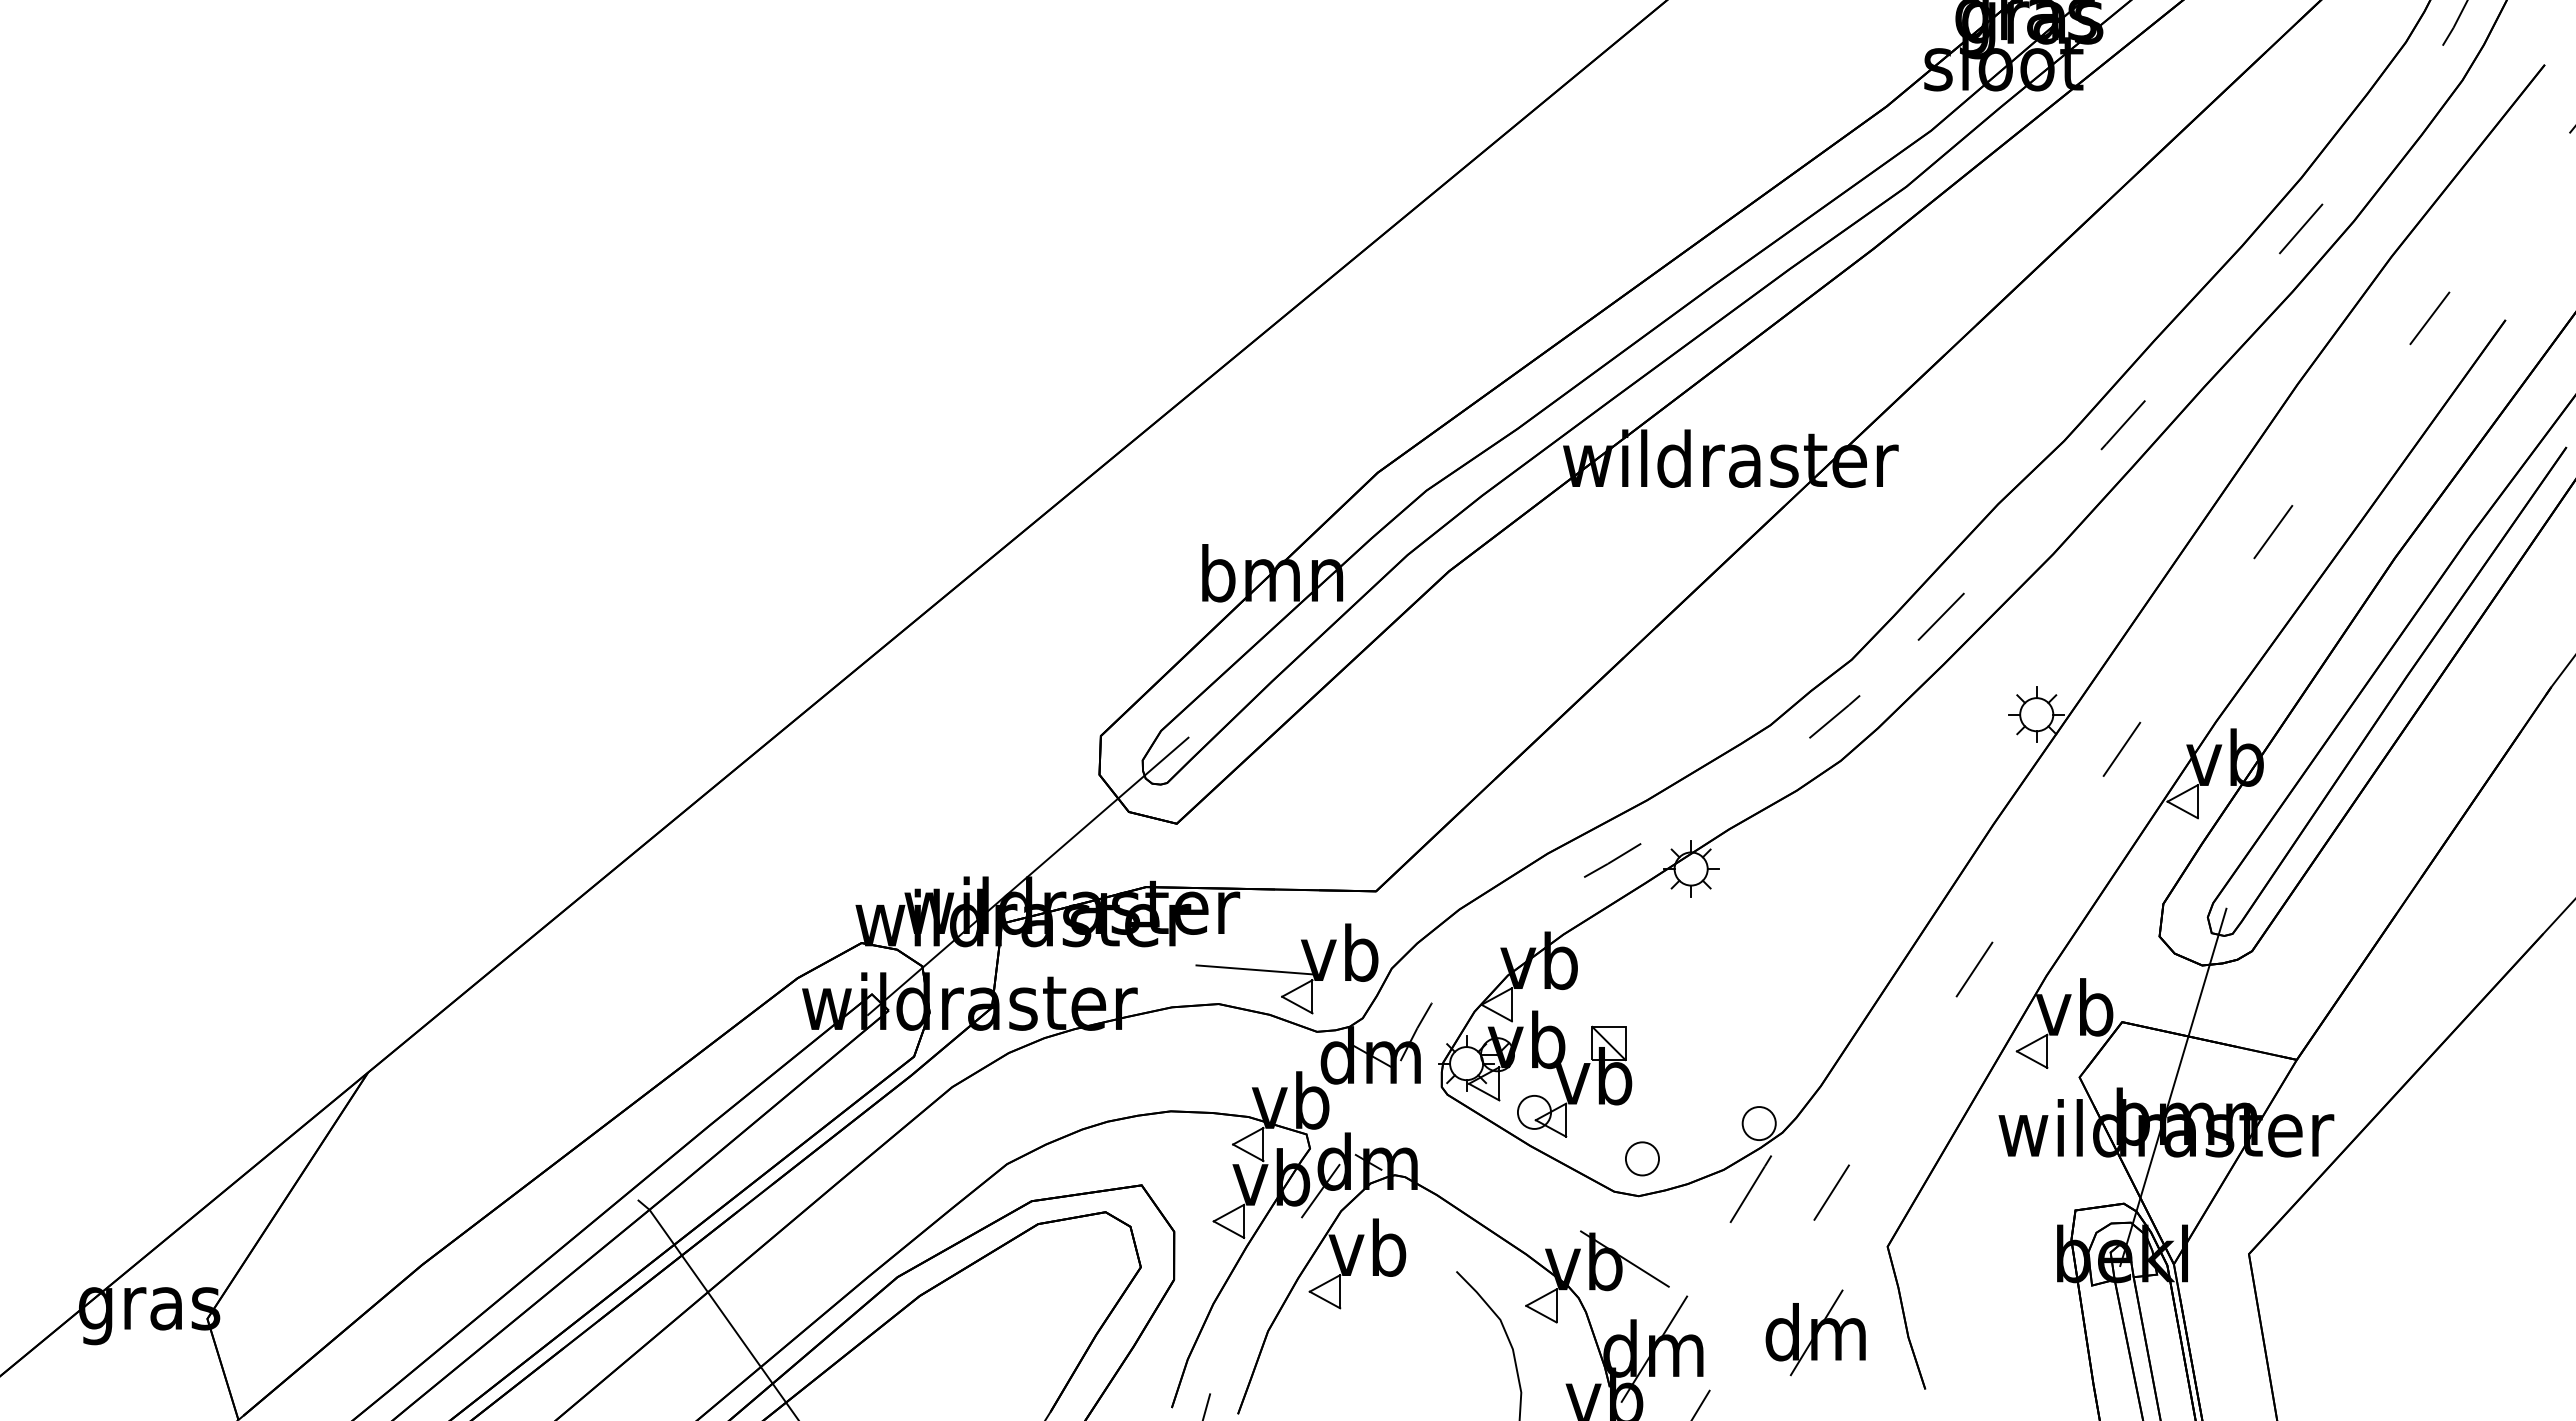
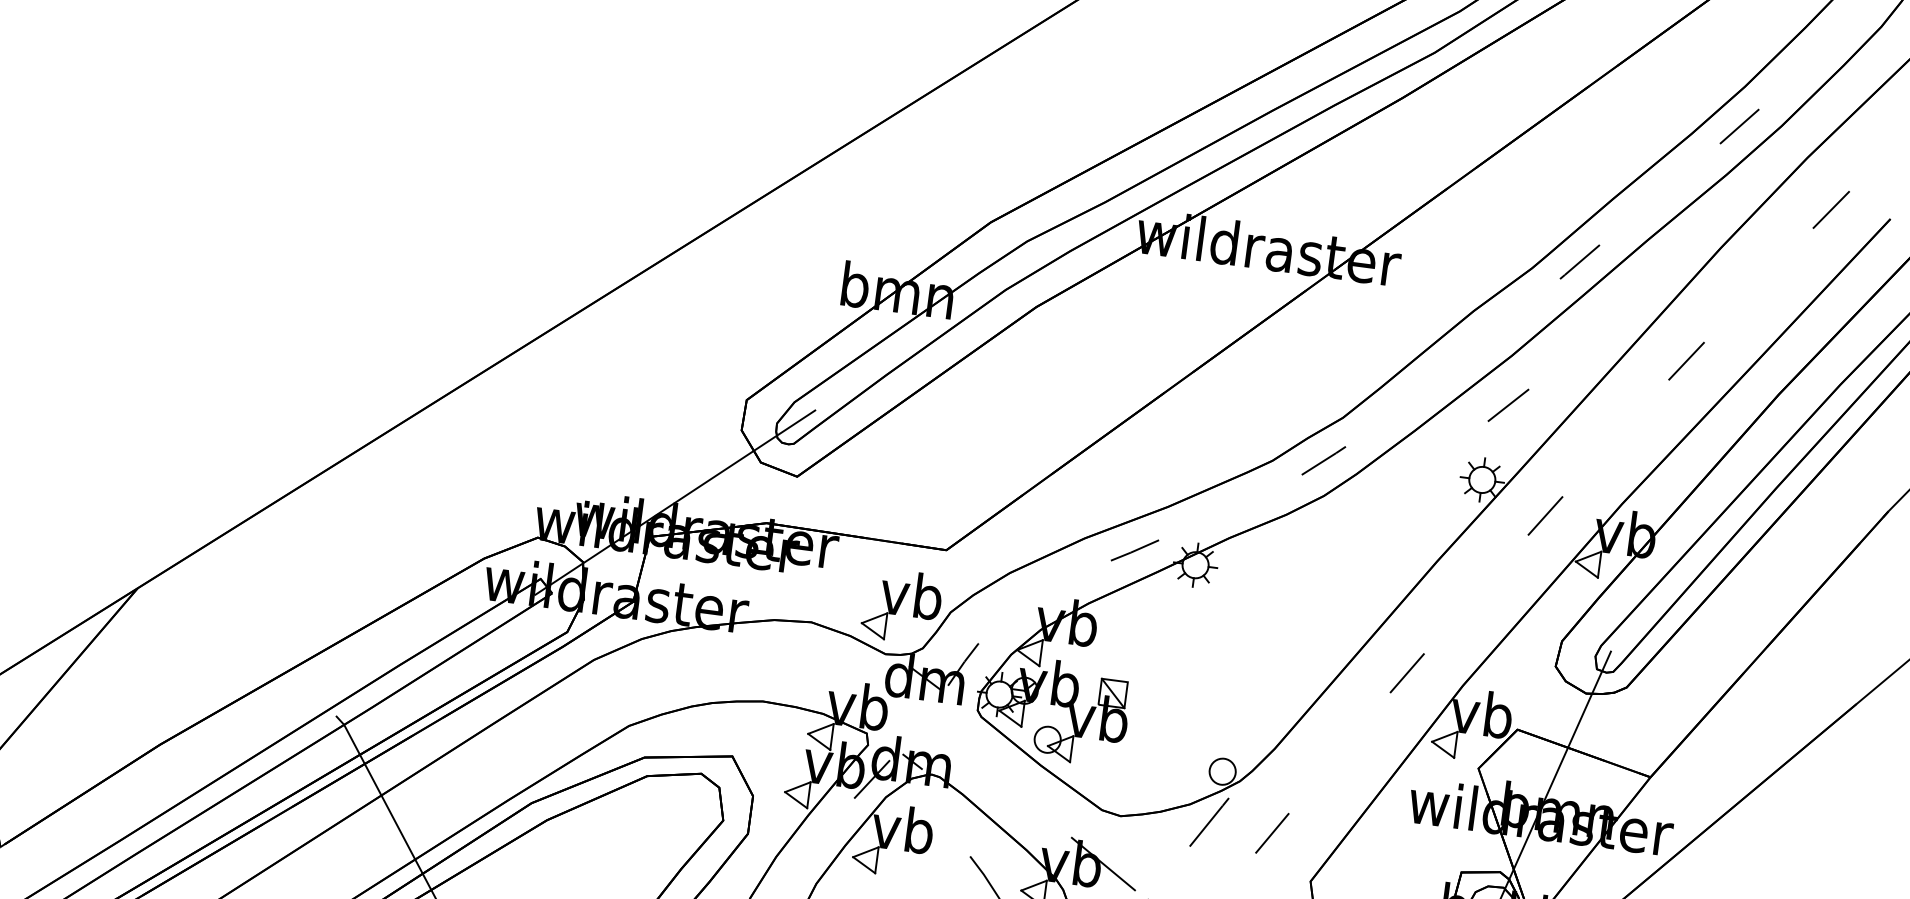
line: (1940, 616) -> (1507, 405), moved
line: (1254, 969) -> (843, 598), removed
part: (1642, 1158) -> (1127, 787), removed

